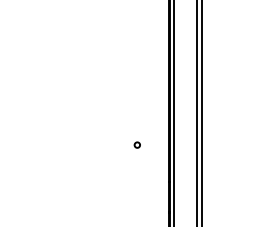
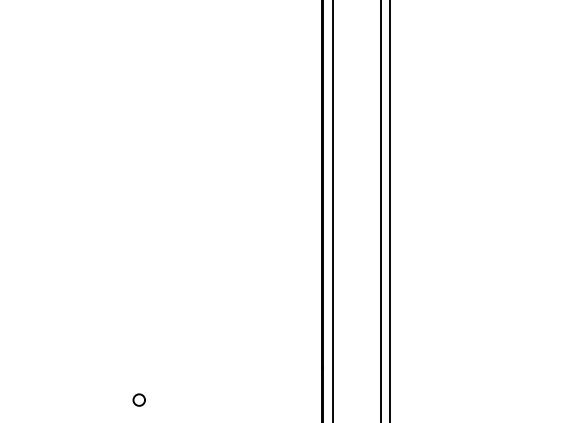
circle: (136, 144) -> (137, 398), moved

